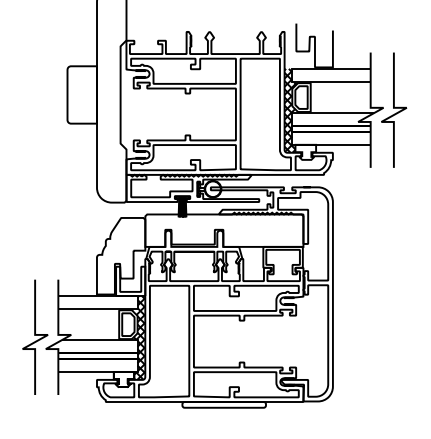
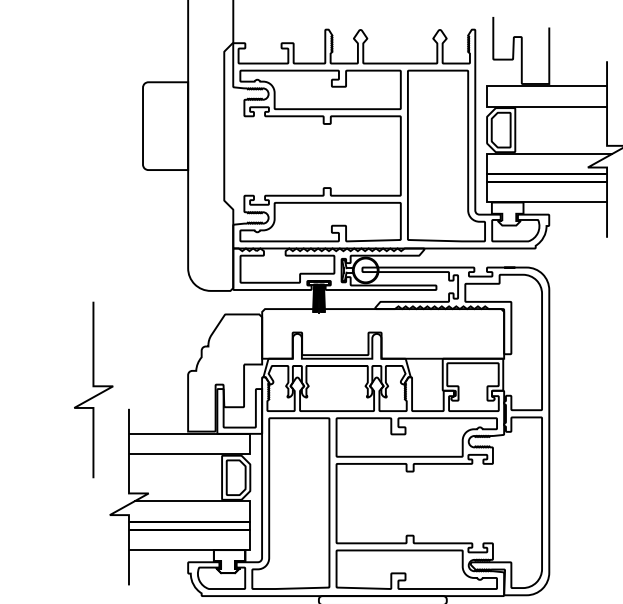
hatch: (290, 110) -> (484, 149), removed
part: (35, 336) -> (94, 388), moved
hatch: (138, 337) -> (251, 497), removed

